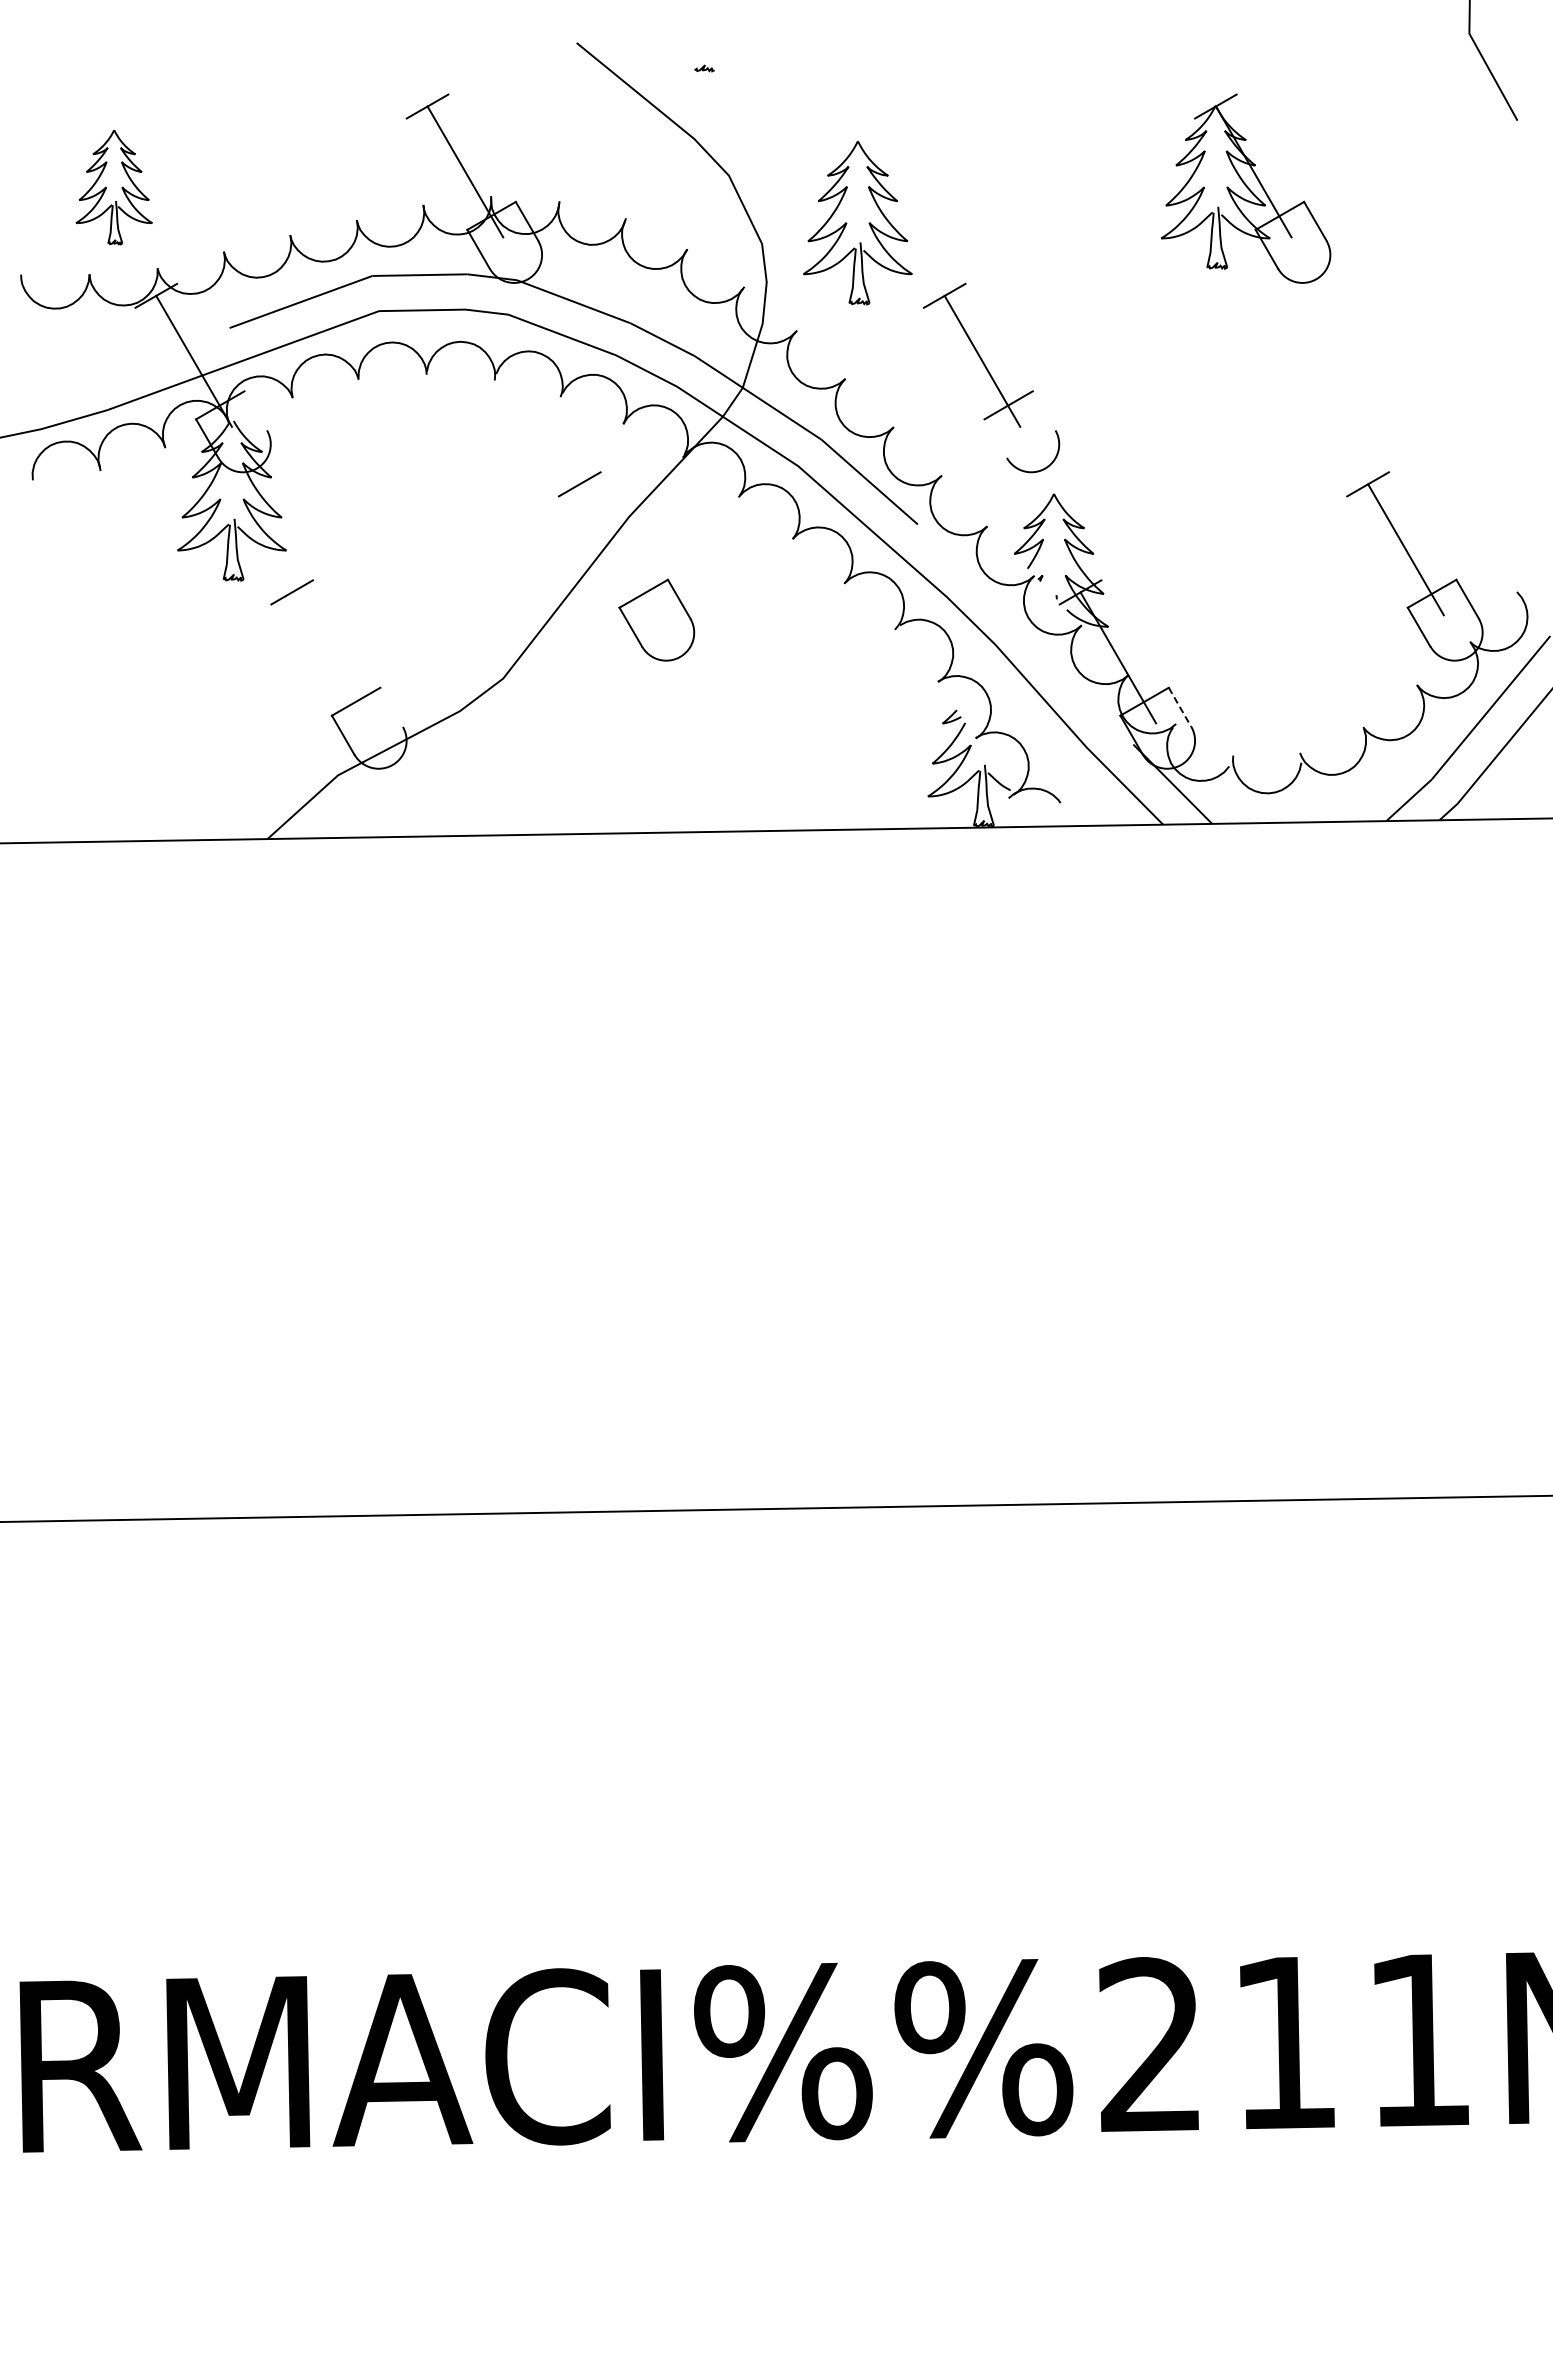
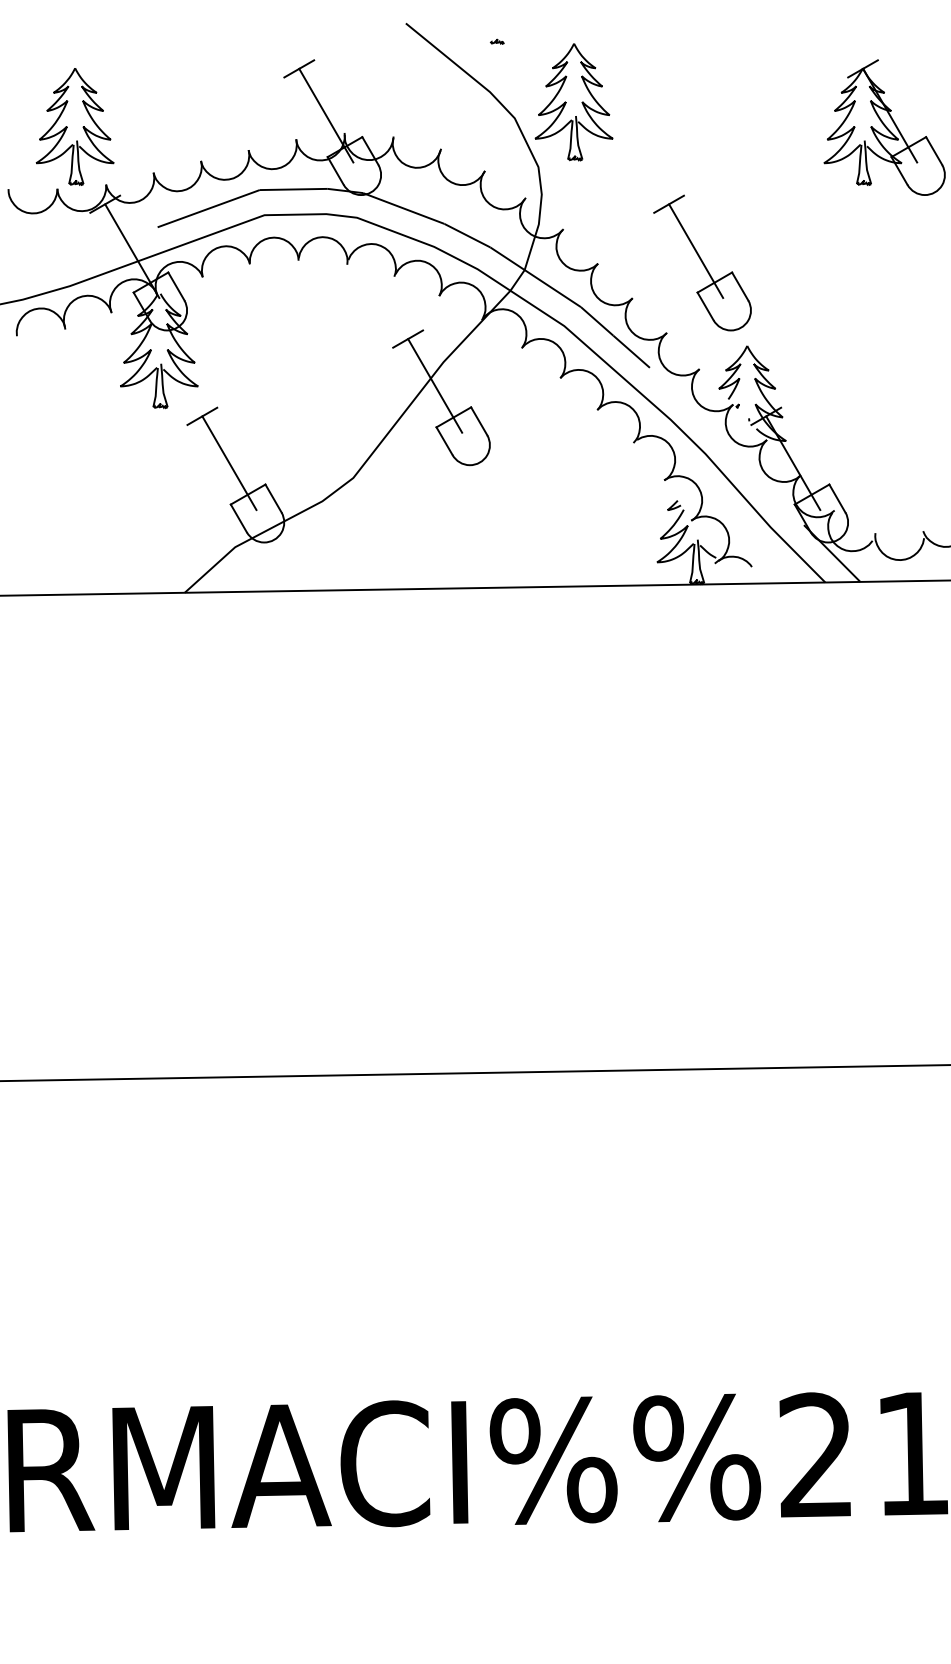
part: (113, 187) -> (74, 126), size x1.43
part: (857, 223) -> (573, 102), moved
line: (255, 410) -> (176, 286), added
line: (1043, 410) -> (739, 286), added
line: (995, 438) -> (705, 306), added
line: (617, 549) -> (435, 385), added
line: (329, 657) -> (229, 462), added
line: (391, 706) -> (273, 497), added
line: (1180, 707) -> (837, 498), dashed -> solid

